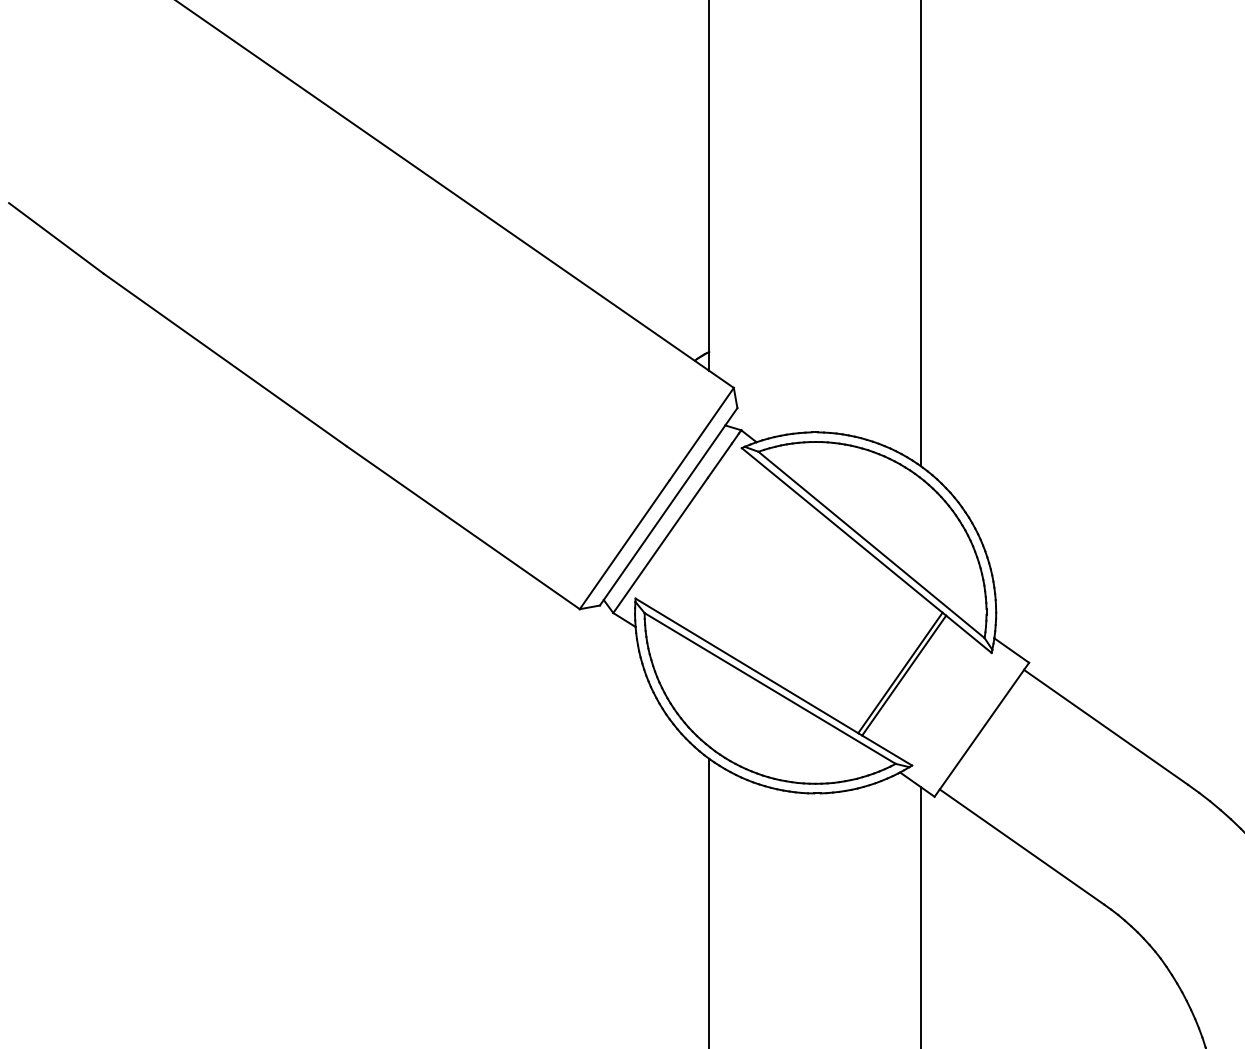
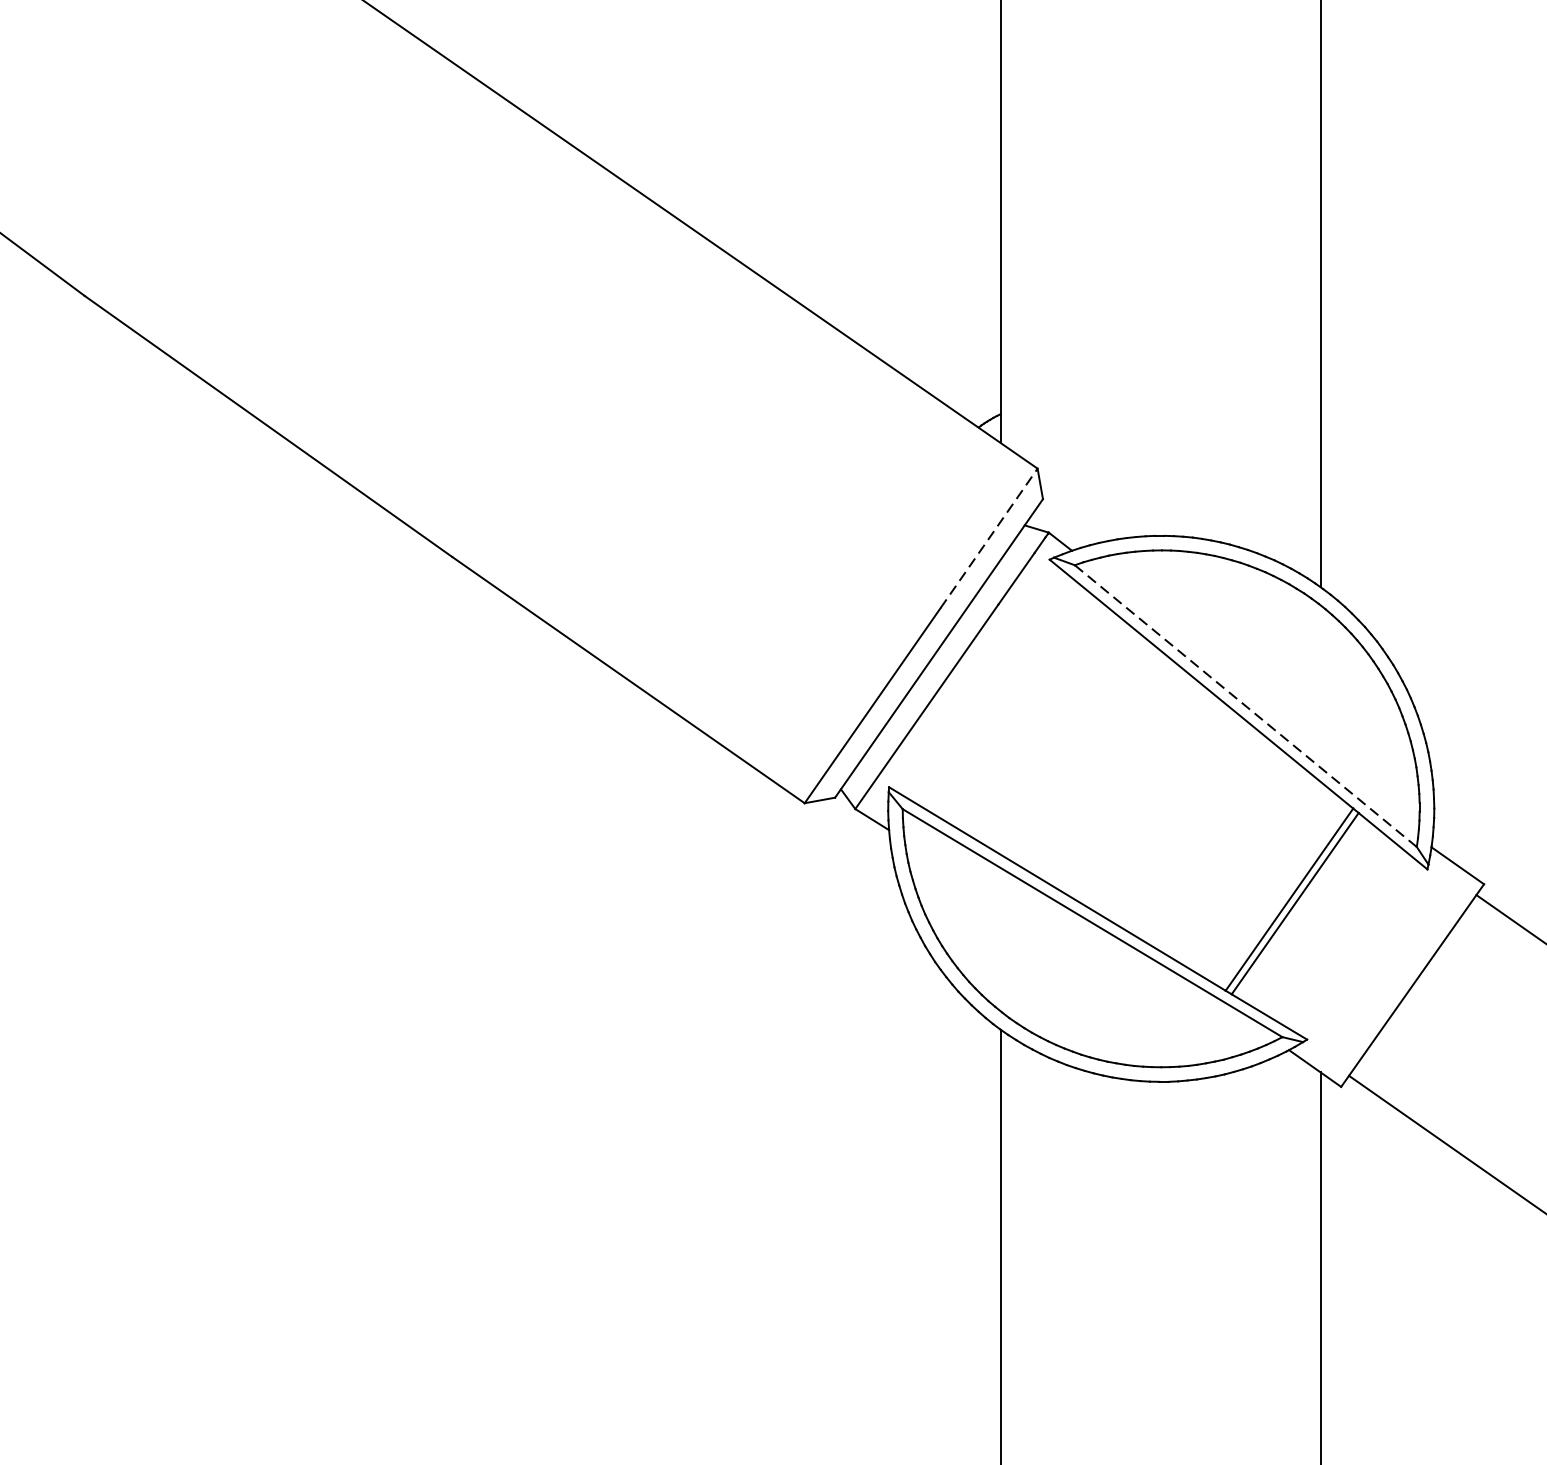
line: (702, 433) -> (990, 537), solid -> dashed
line: (871, 544) -> (1245, 705), solid -> dashed

